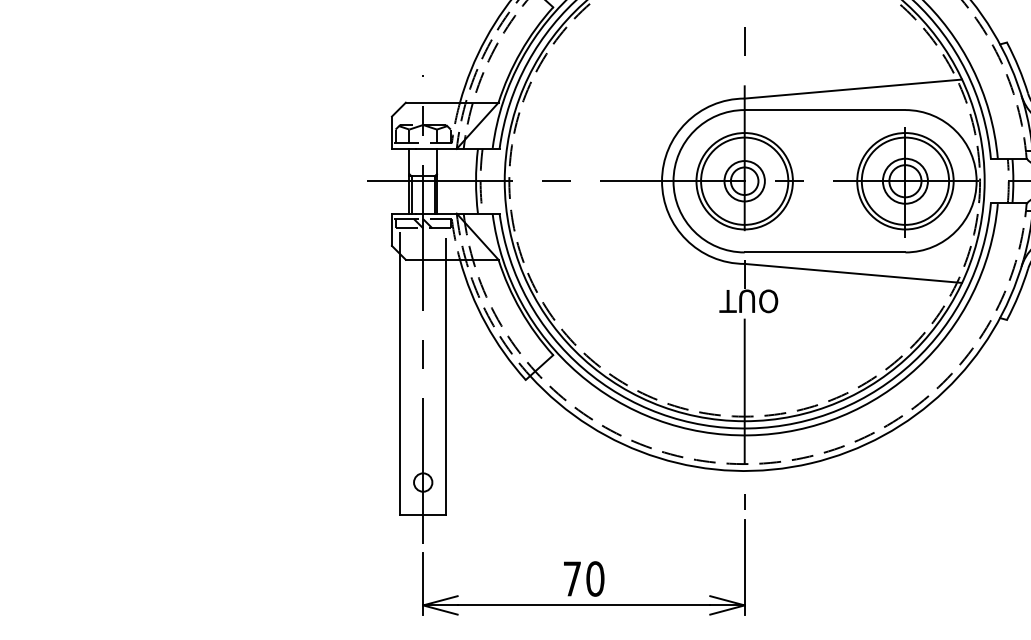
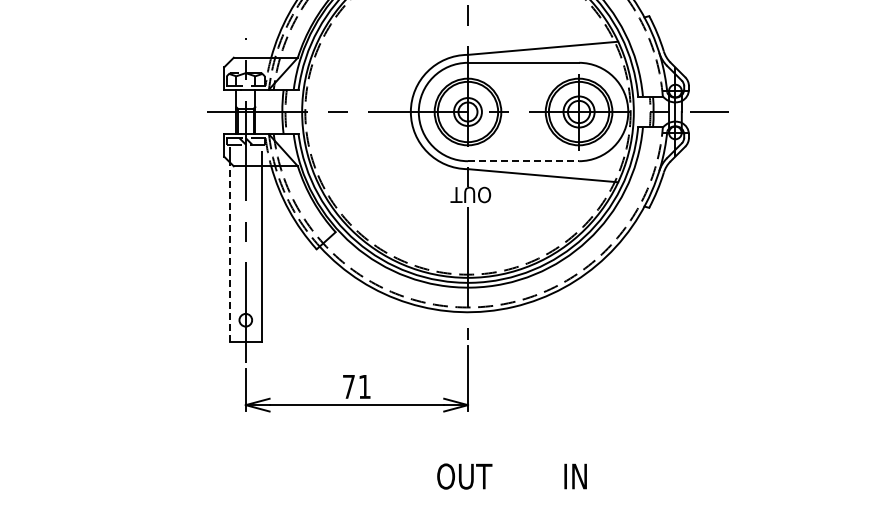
line: (825, 252) -> (523, 161), solid -> dashed
line: (399, 383) -> (229, 251), solid -> dashed
text: (594, 578) -> (364, 386), 70 -> 71

